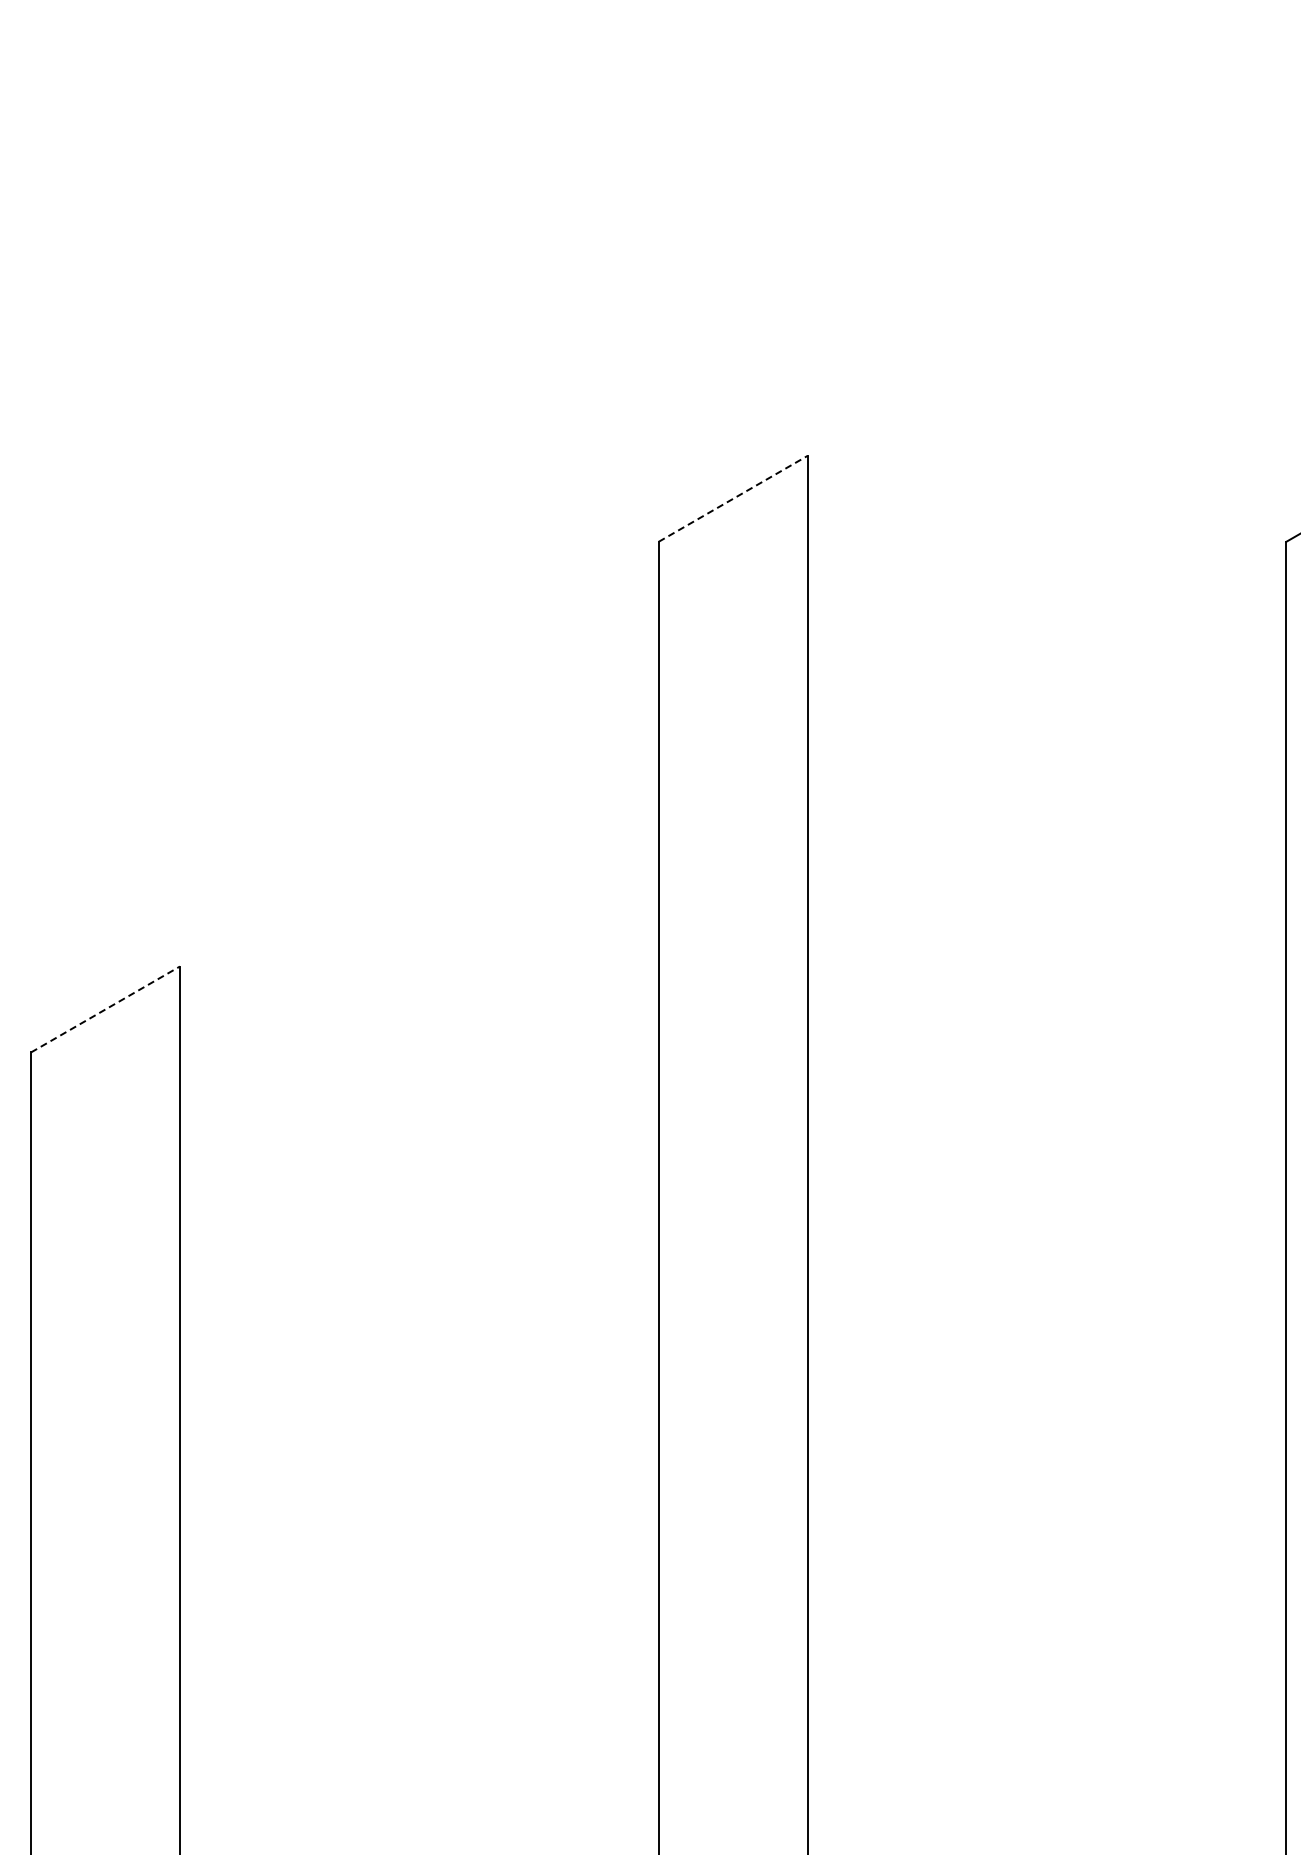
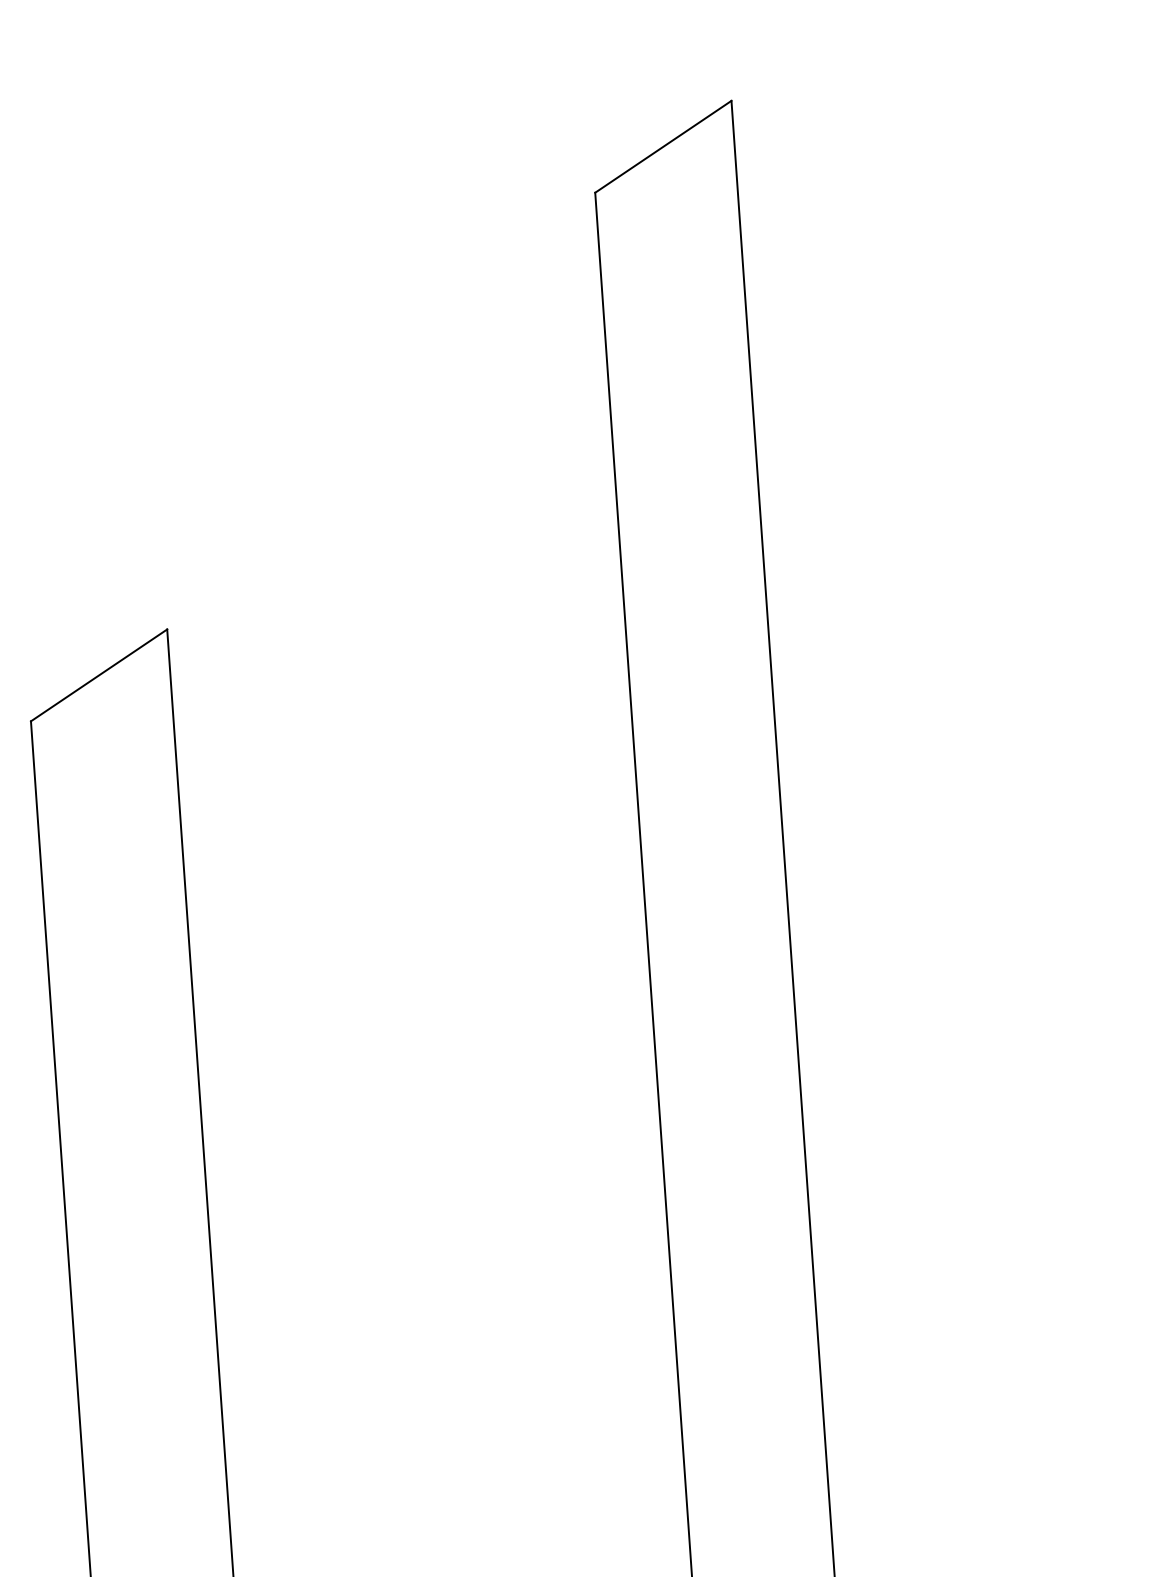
line: (733, 498) -> (663, 146), dashed -> solid
line: (105, 1009) -> (99, 675), dashed -> solid

